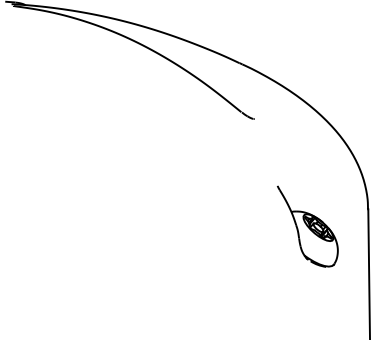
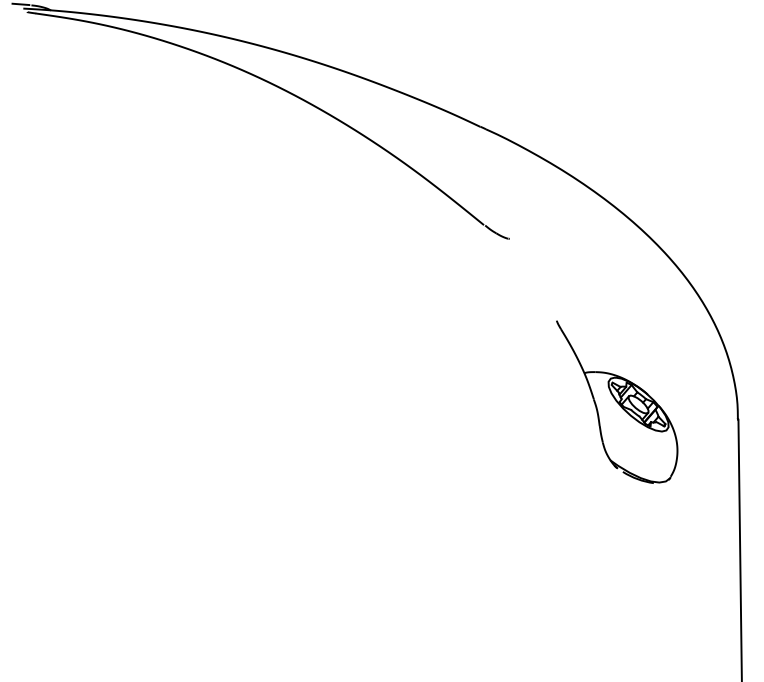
part: (307, 226) -> (616, 402), moved

